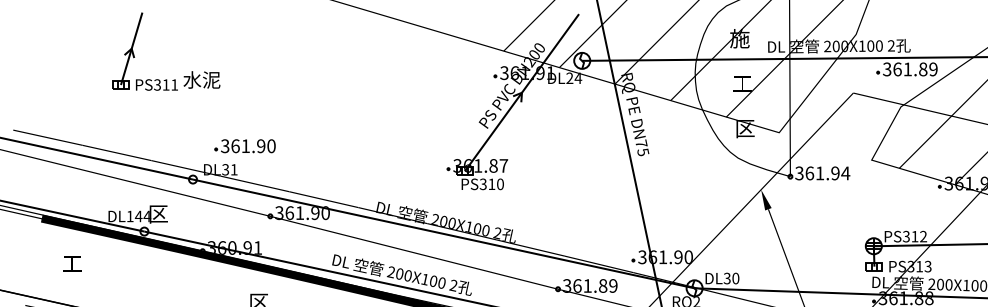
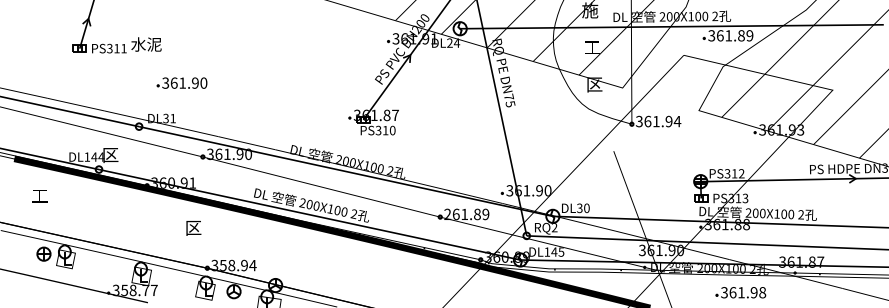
text: (244, 145) -> (181, 82), moved
fill: (765, 199) -> (611, 143), removed
text: (566, 286) -> (447, 214), 361.89 -> 261.89

